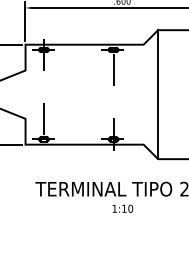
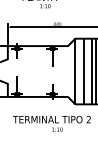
line: (174, 94) -> (83, 71), added

